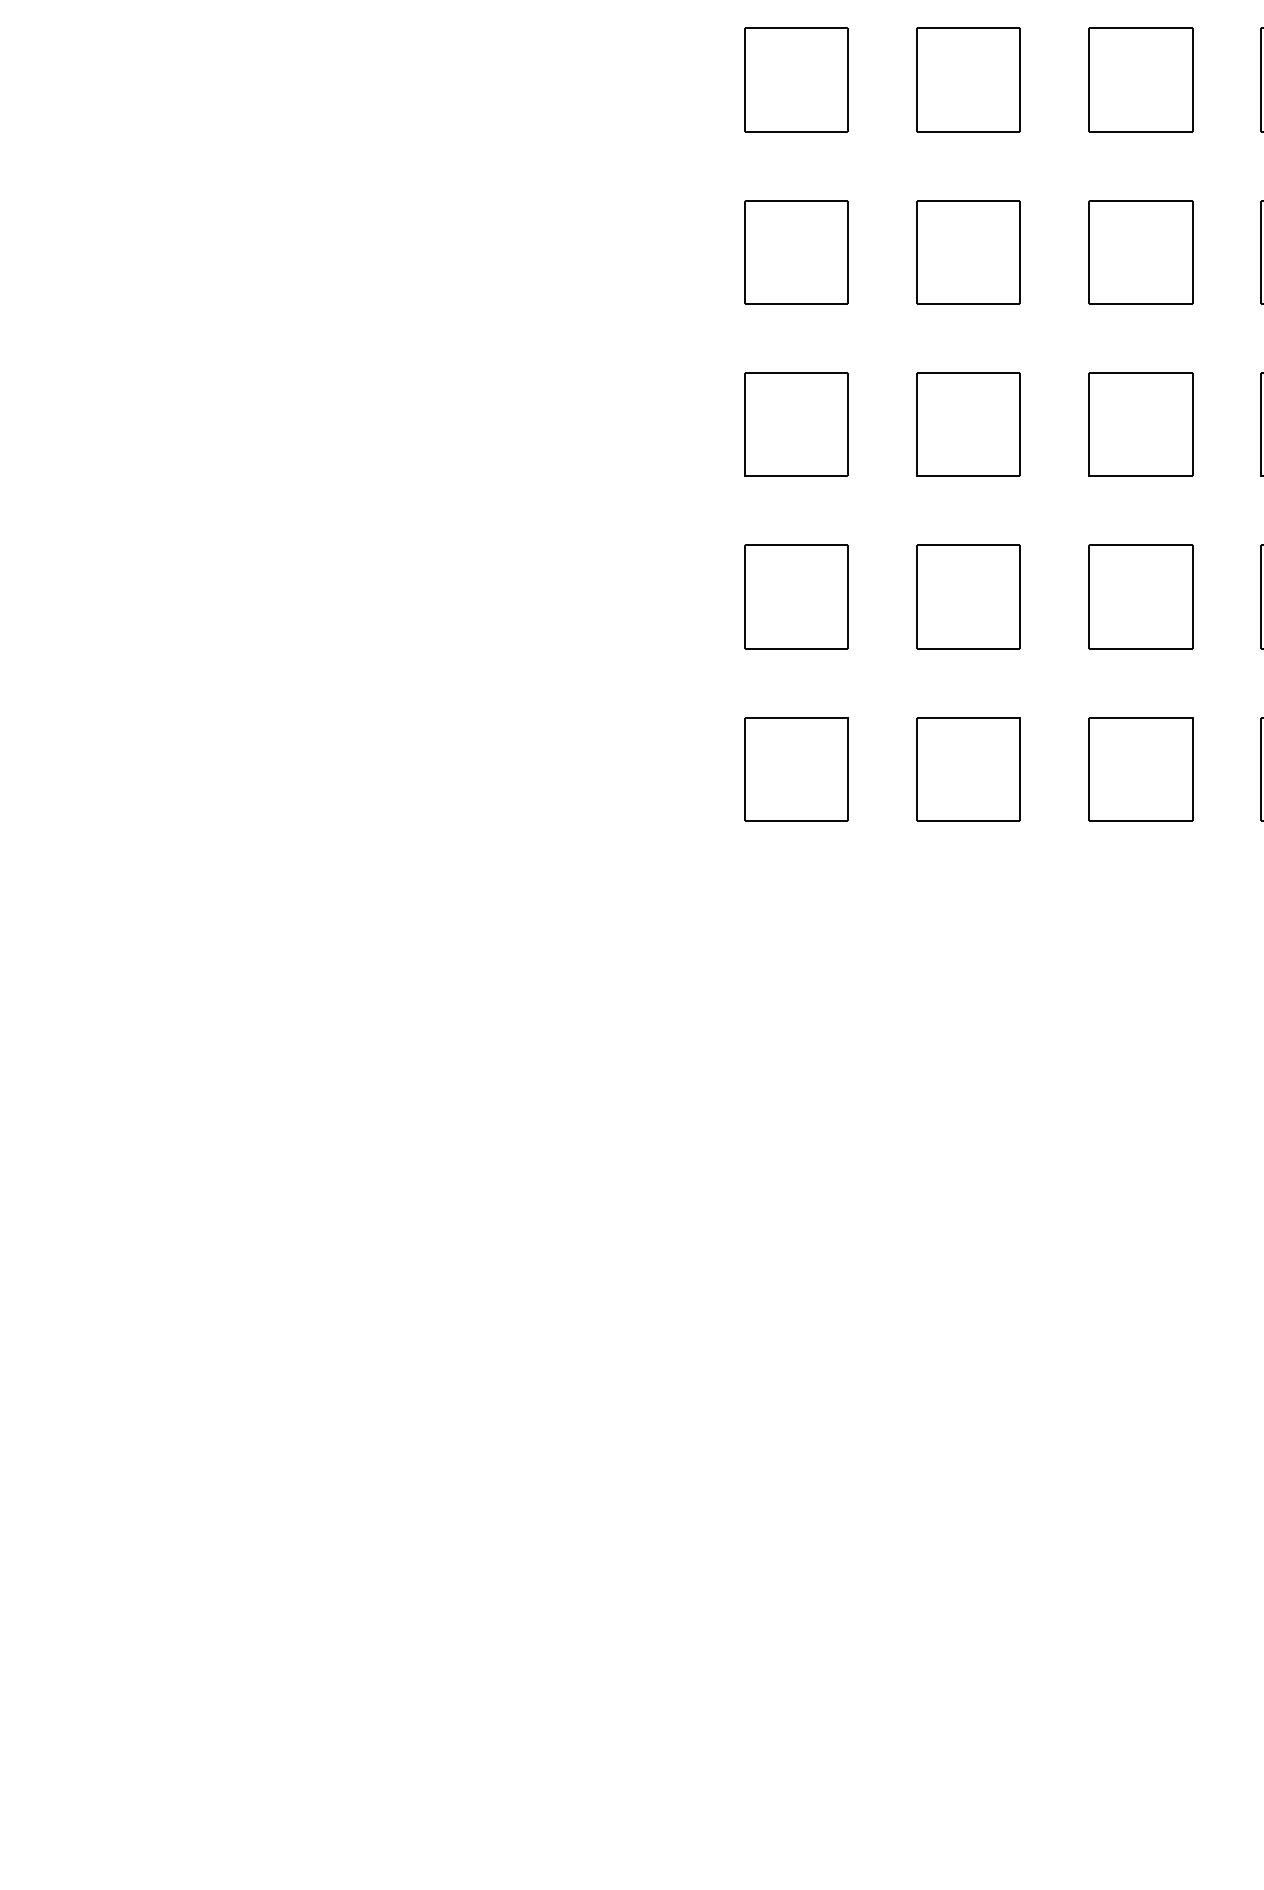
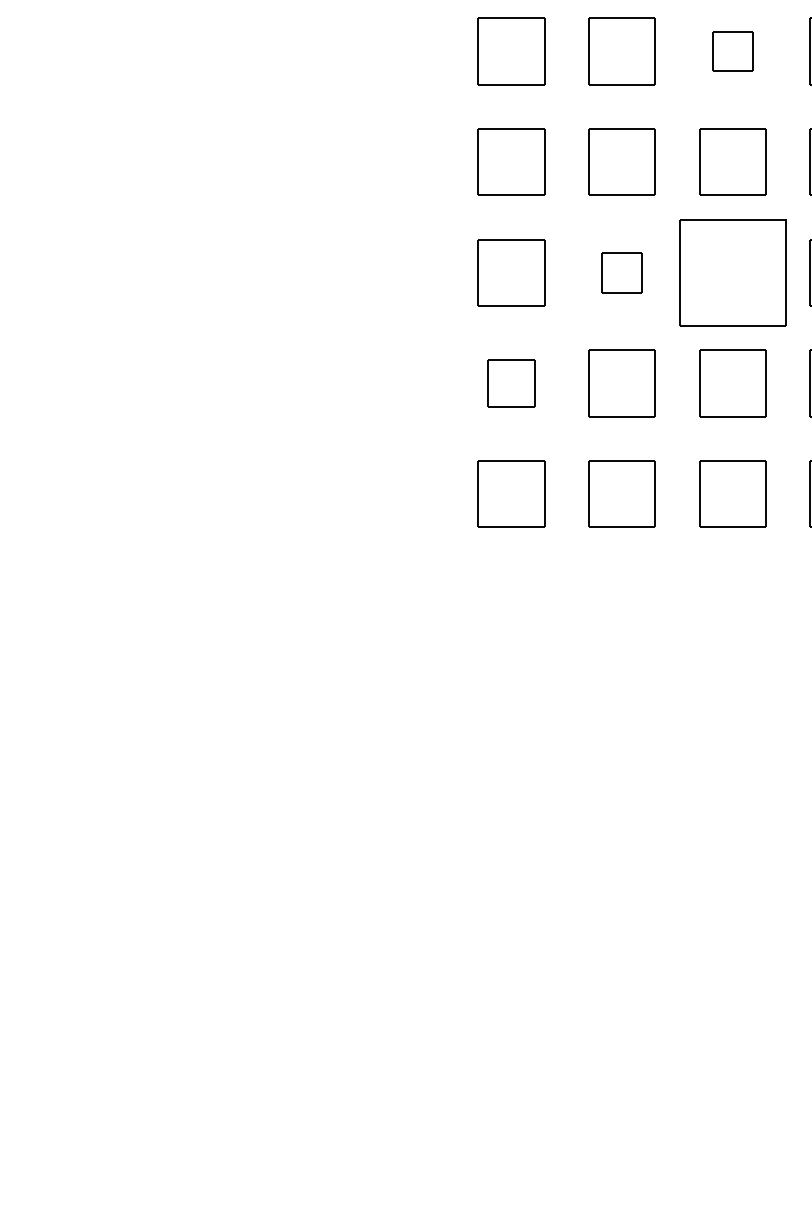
part: (1140, 80) -> (732, 51), size x0.6
part: (967, 424) -> (621, 272), size x0.6
part: (1140, 424) -> (732, 272), size x1.6
part: (796, 597) -> (511, 383), size x0.7

